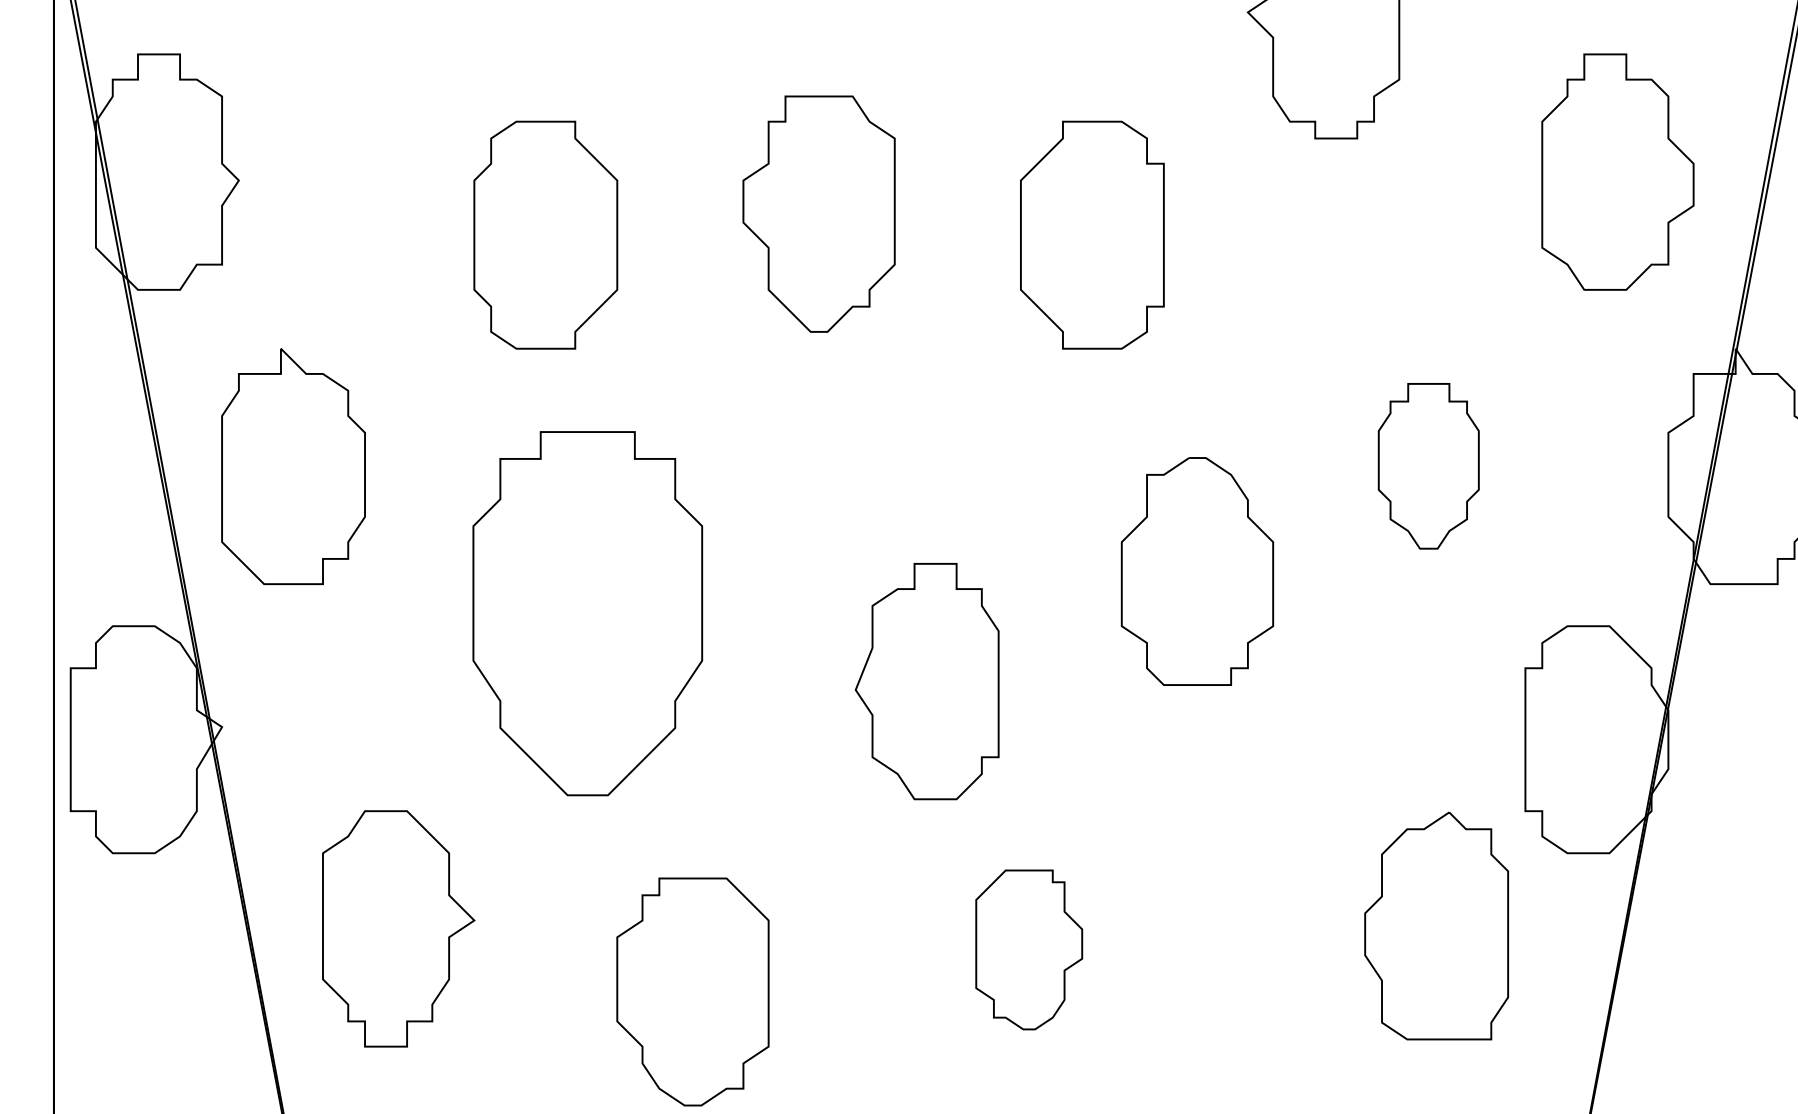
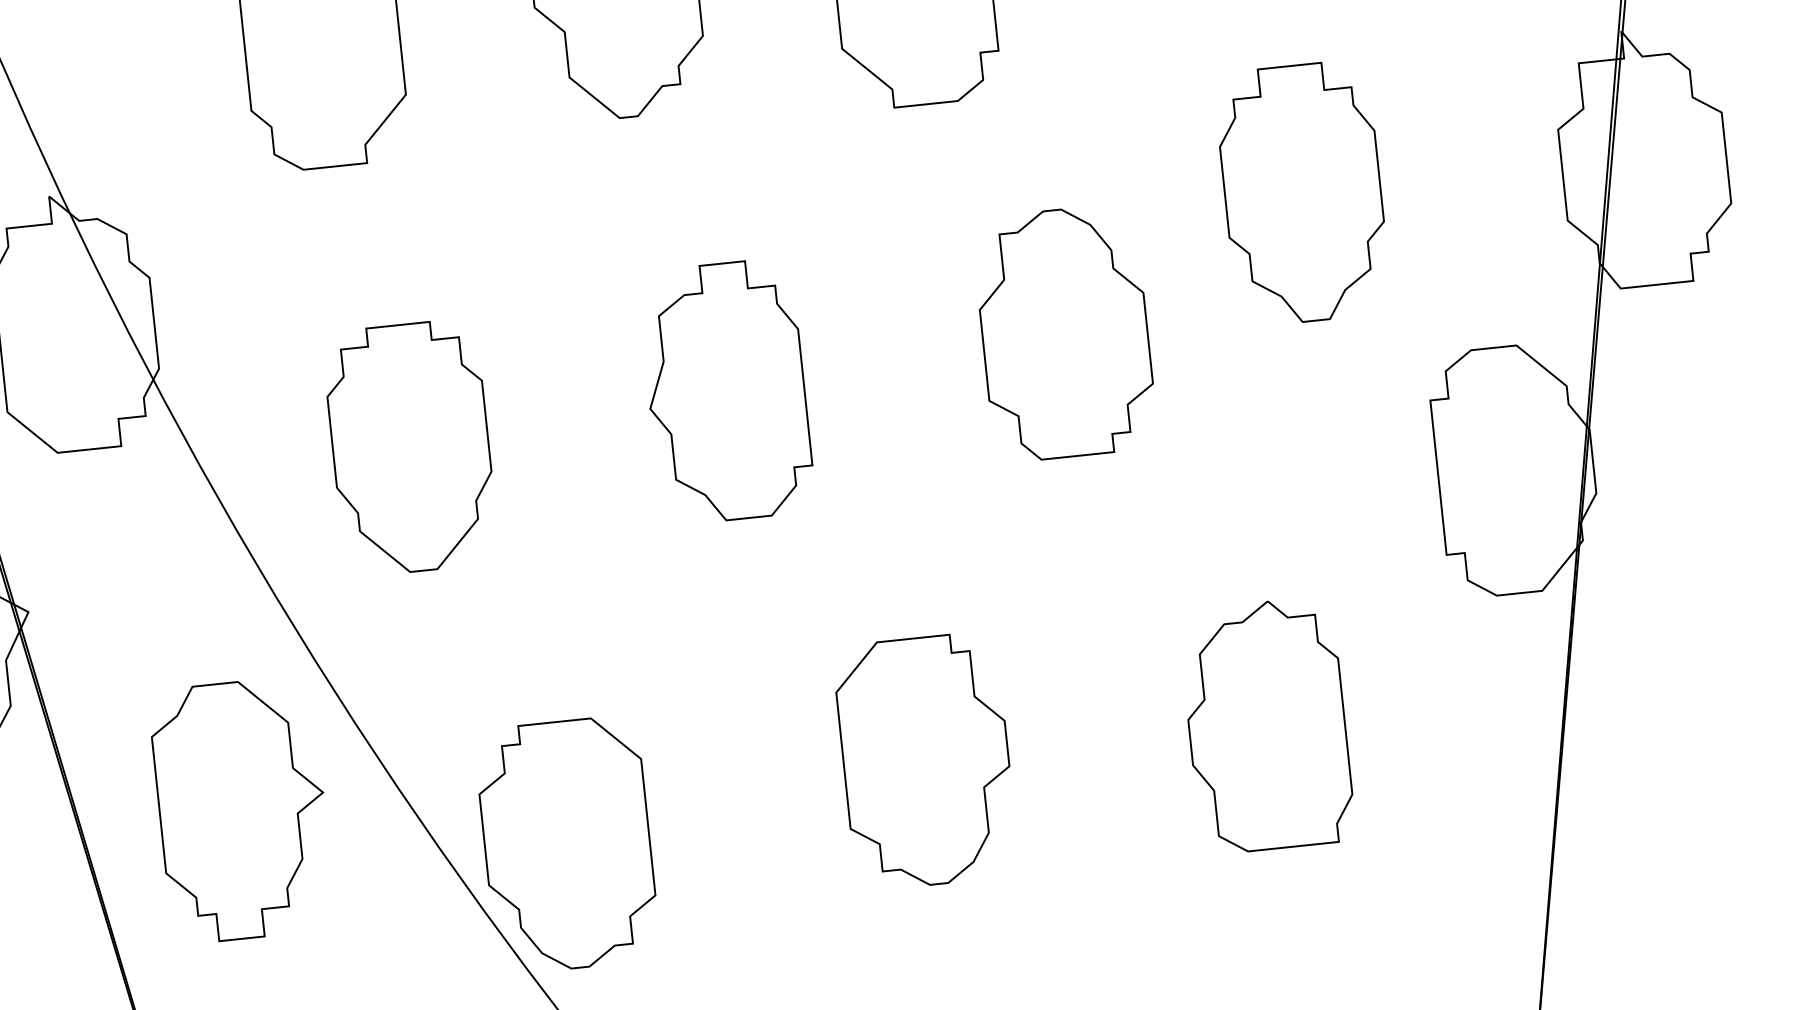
part: (1428, 465) -> (1302, 192), size x1.43
part: (587, 613) -> (410, 447), size x0.62
part: (926, 681) -> (725, 391), moved
part: (1436, 925) -> (1266, 724), moved
part: (1028, 949) -> (925, 760), size x1.43

